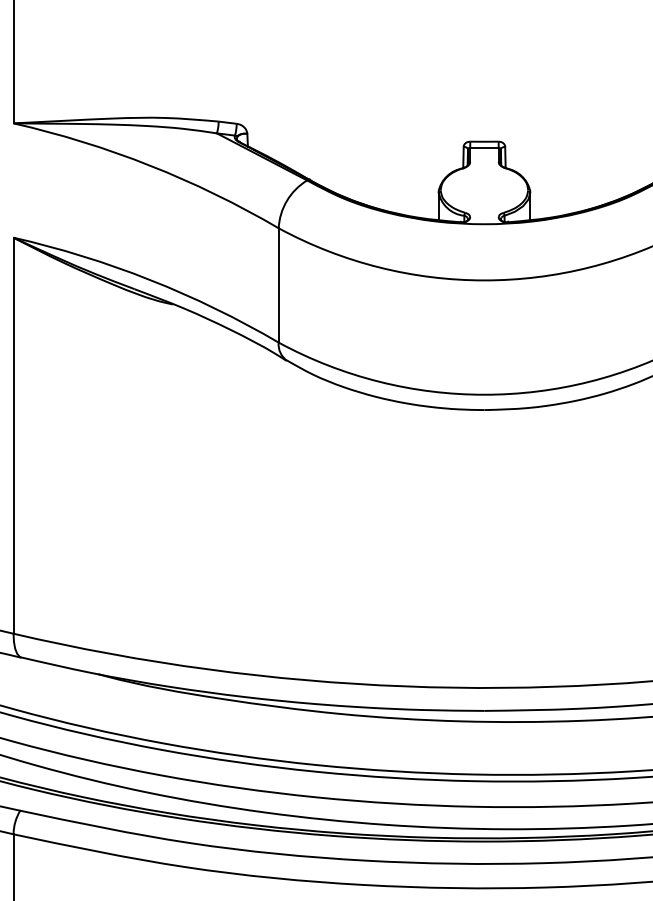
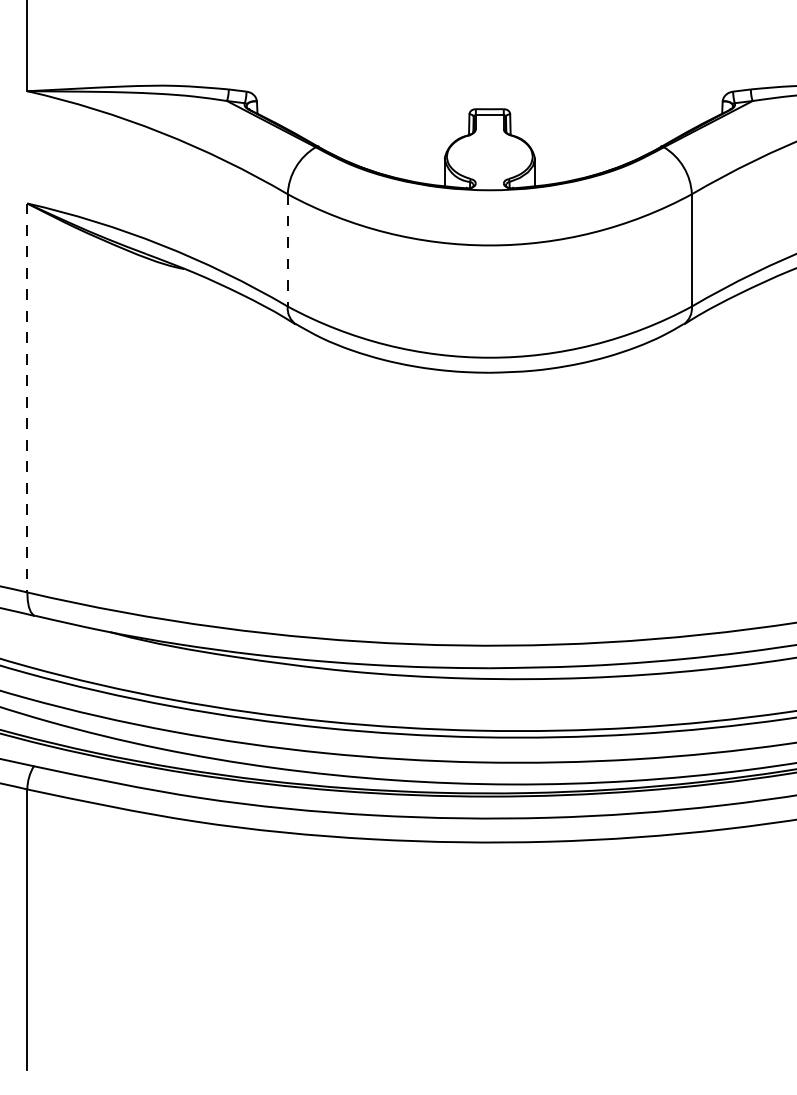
line: (278, 285) -> (287, 250), solid -> dashed
line: (13, 436) -> (27, 398), solid -> dashed

